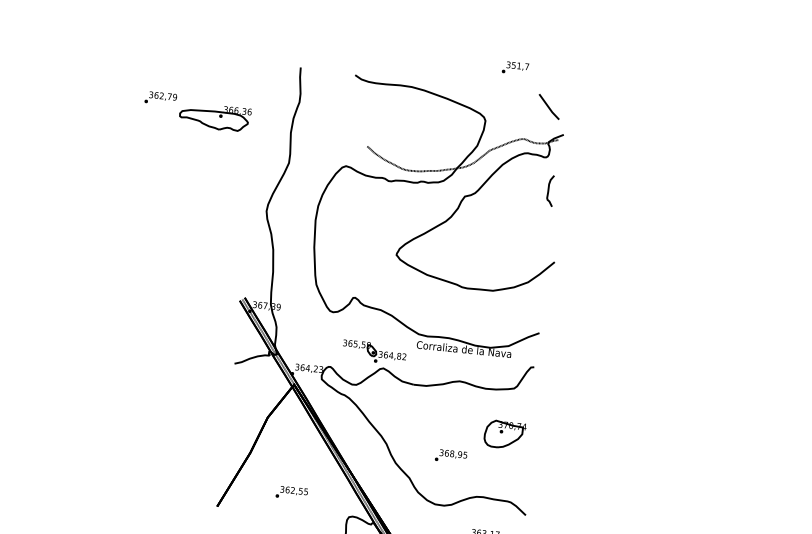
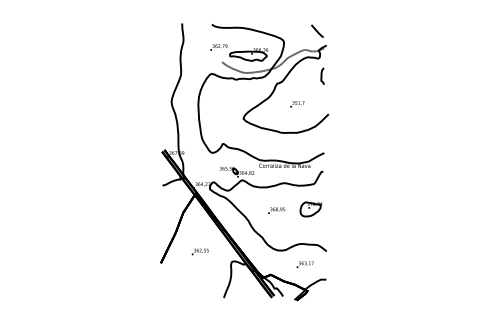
text: (515, 68) -> (297, 104), moved
part: (198, 111) -> (239, 52), moved
text: (450, 455) -> (276, 210), moved

